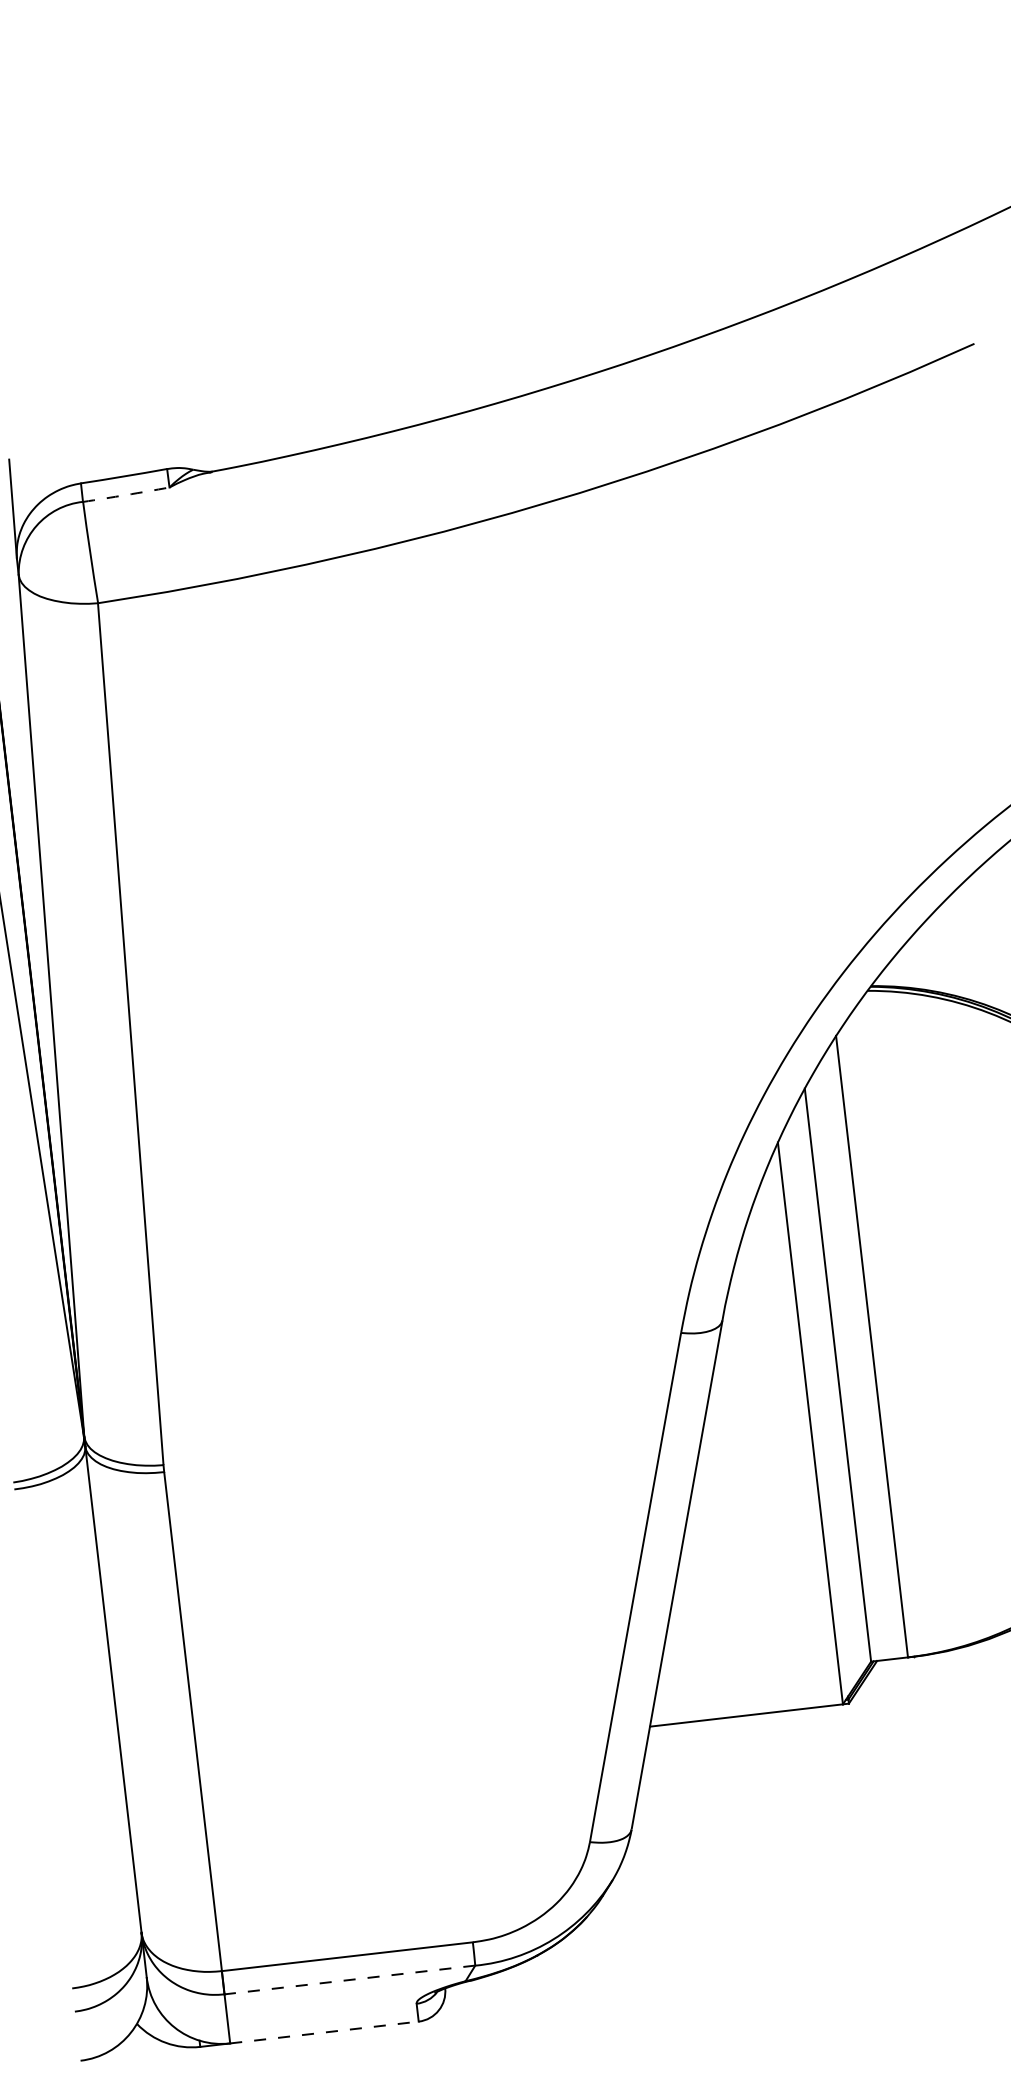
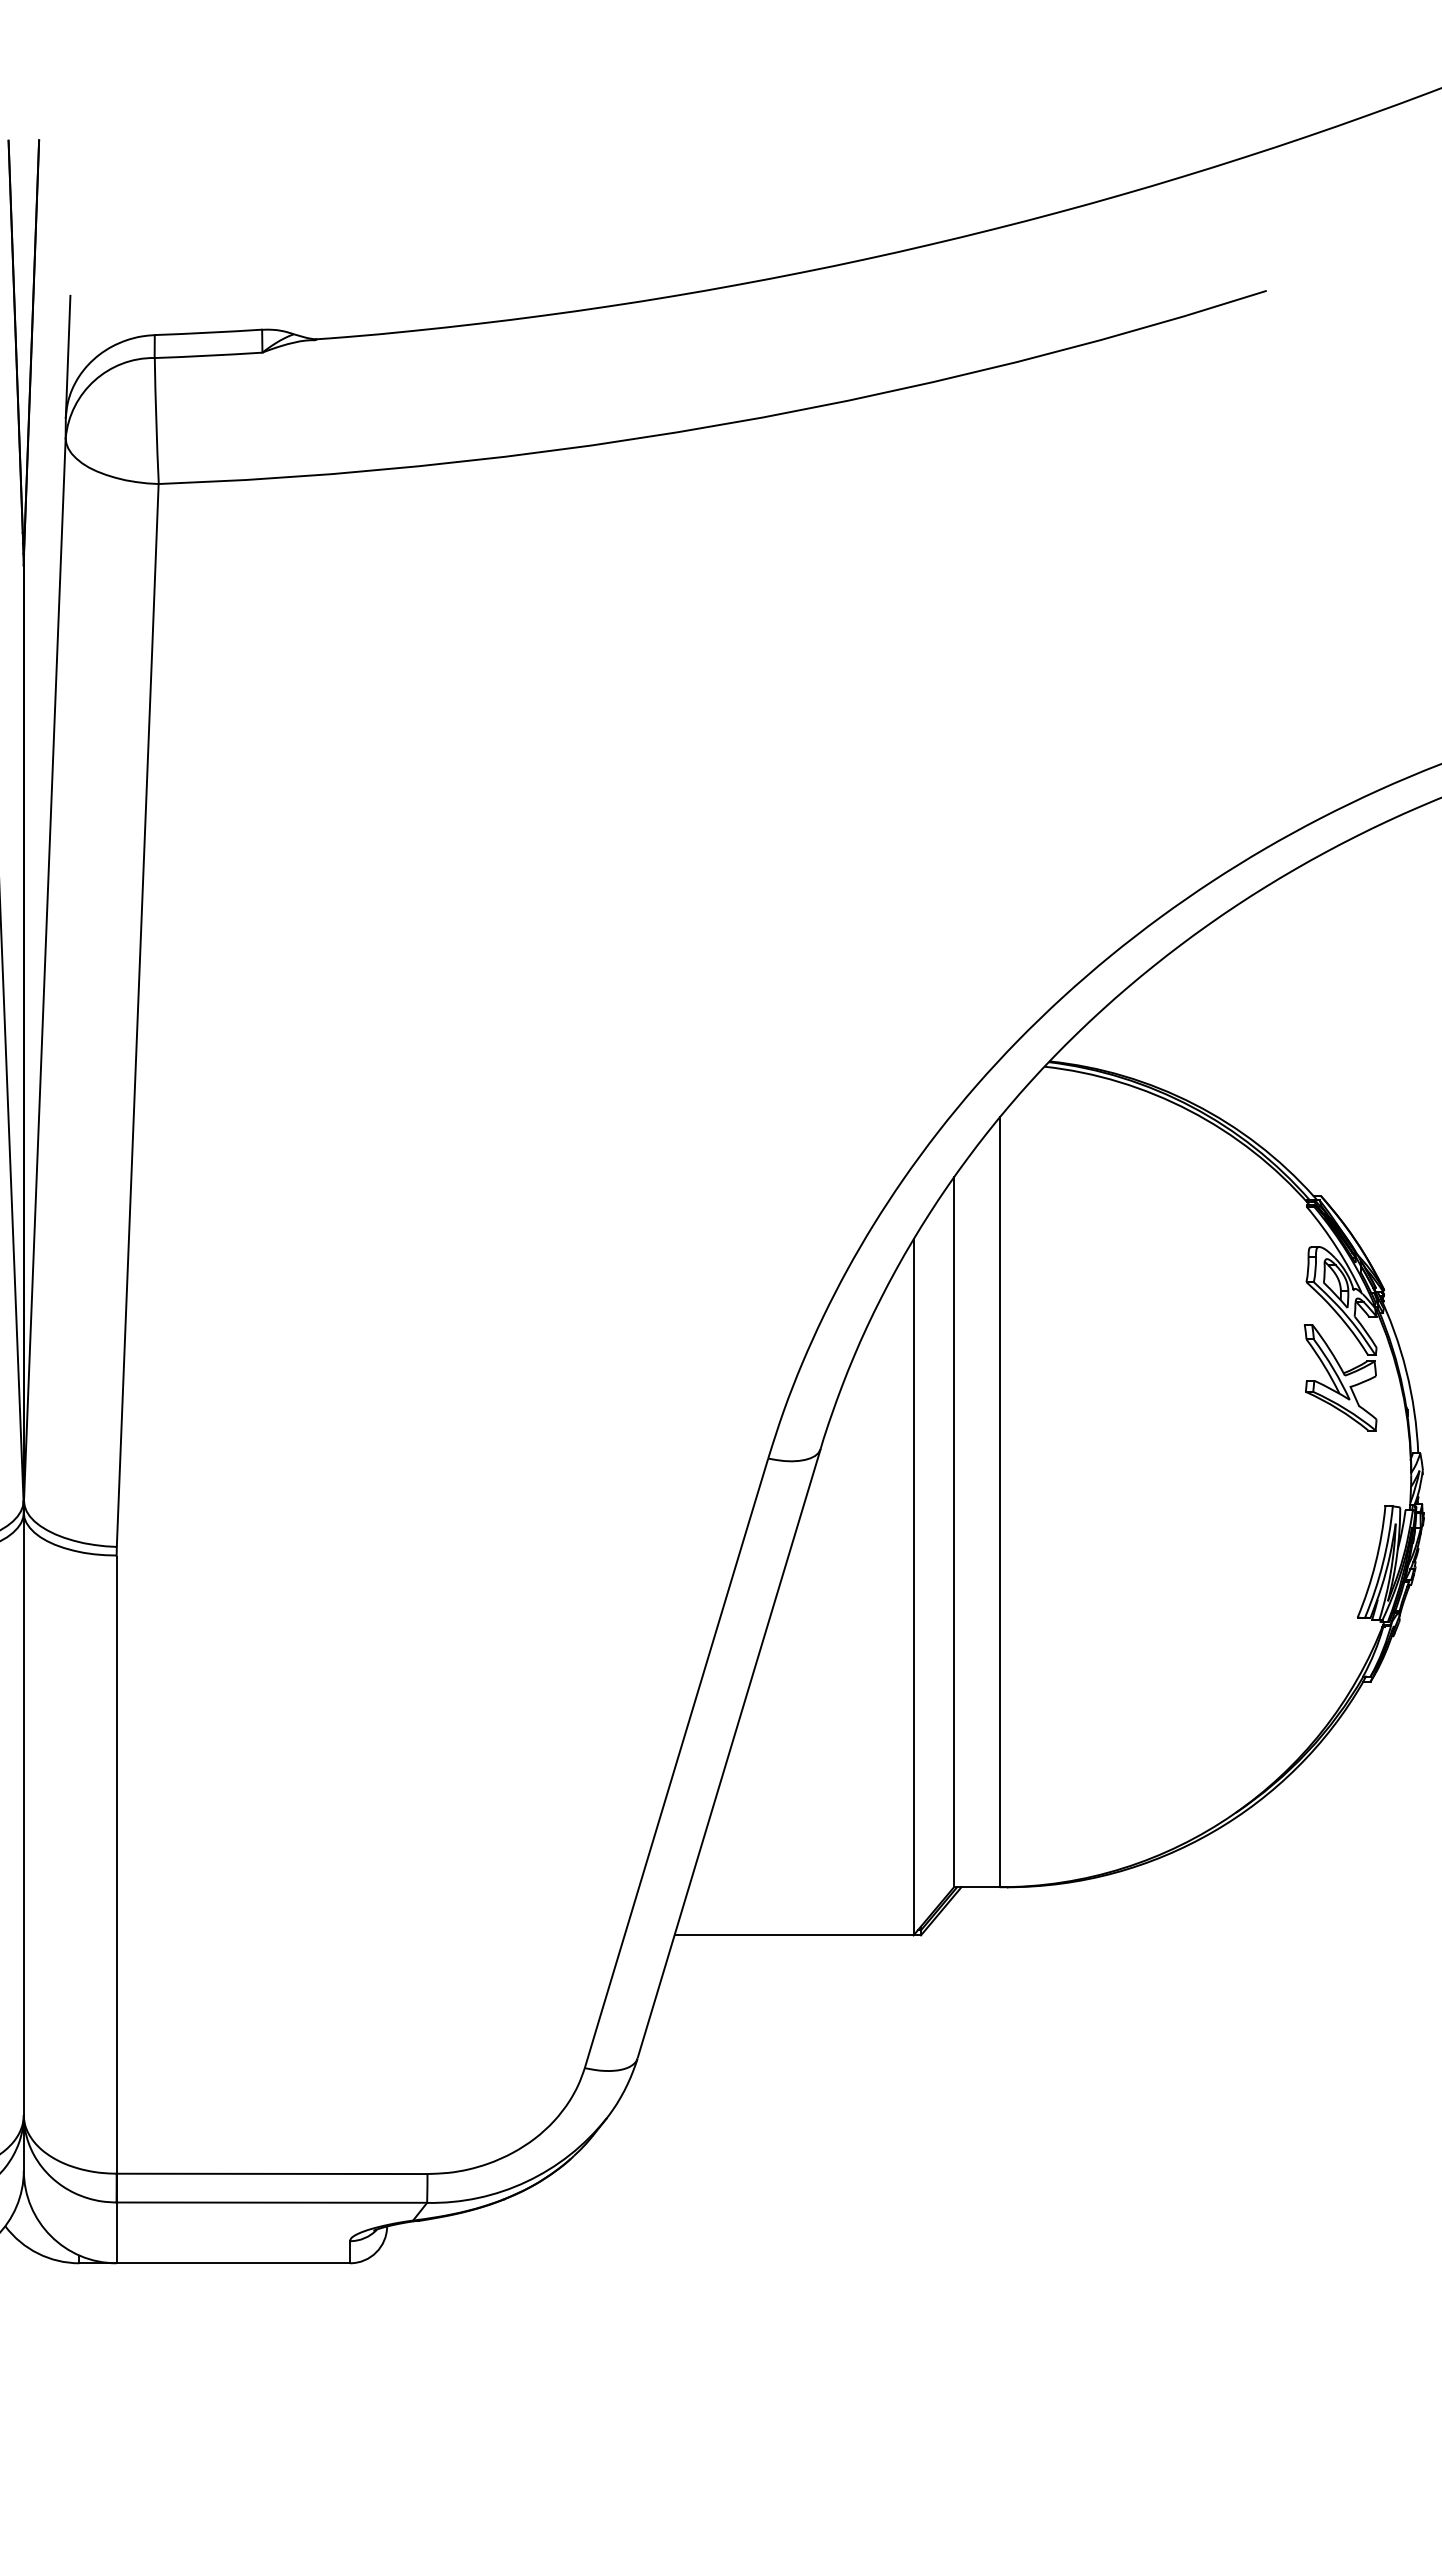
arc: (126, 494) -> (208, 355), dashed -> solid
line: (349, 1979) -> (271, 2202), dashed -> solid
line: (324, 2032) -> (233, 2263), dashed -> solid

